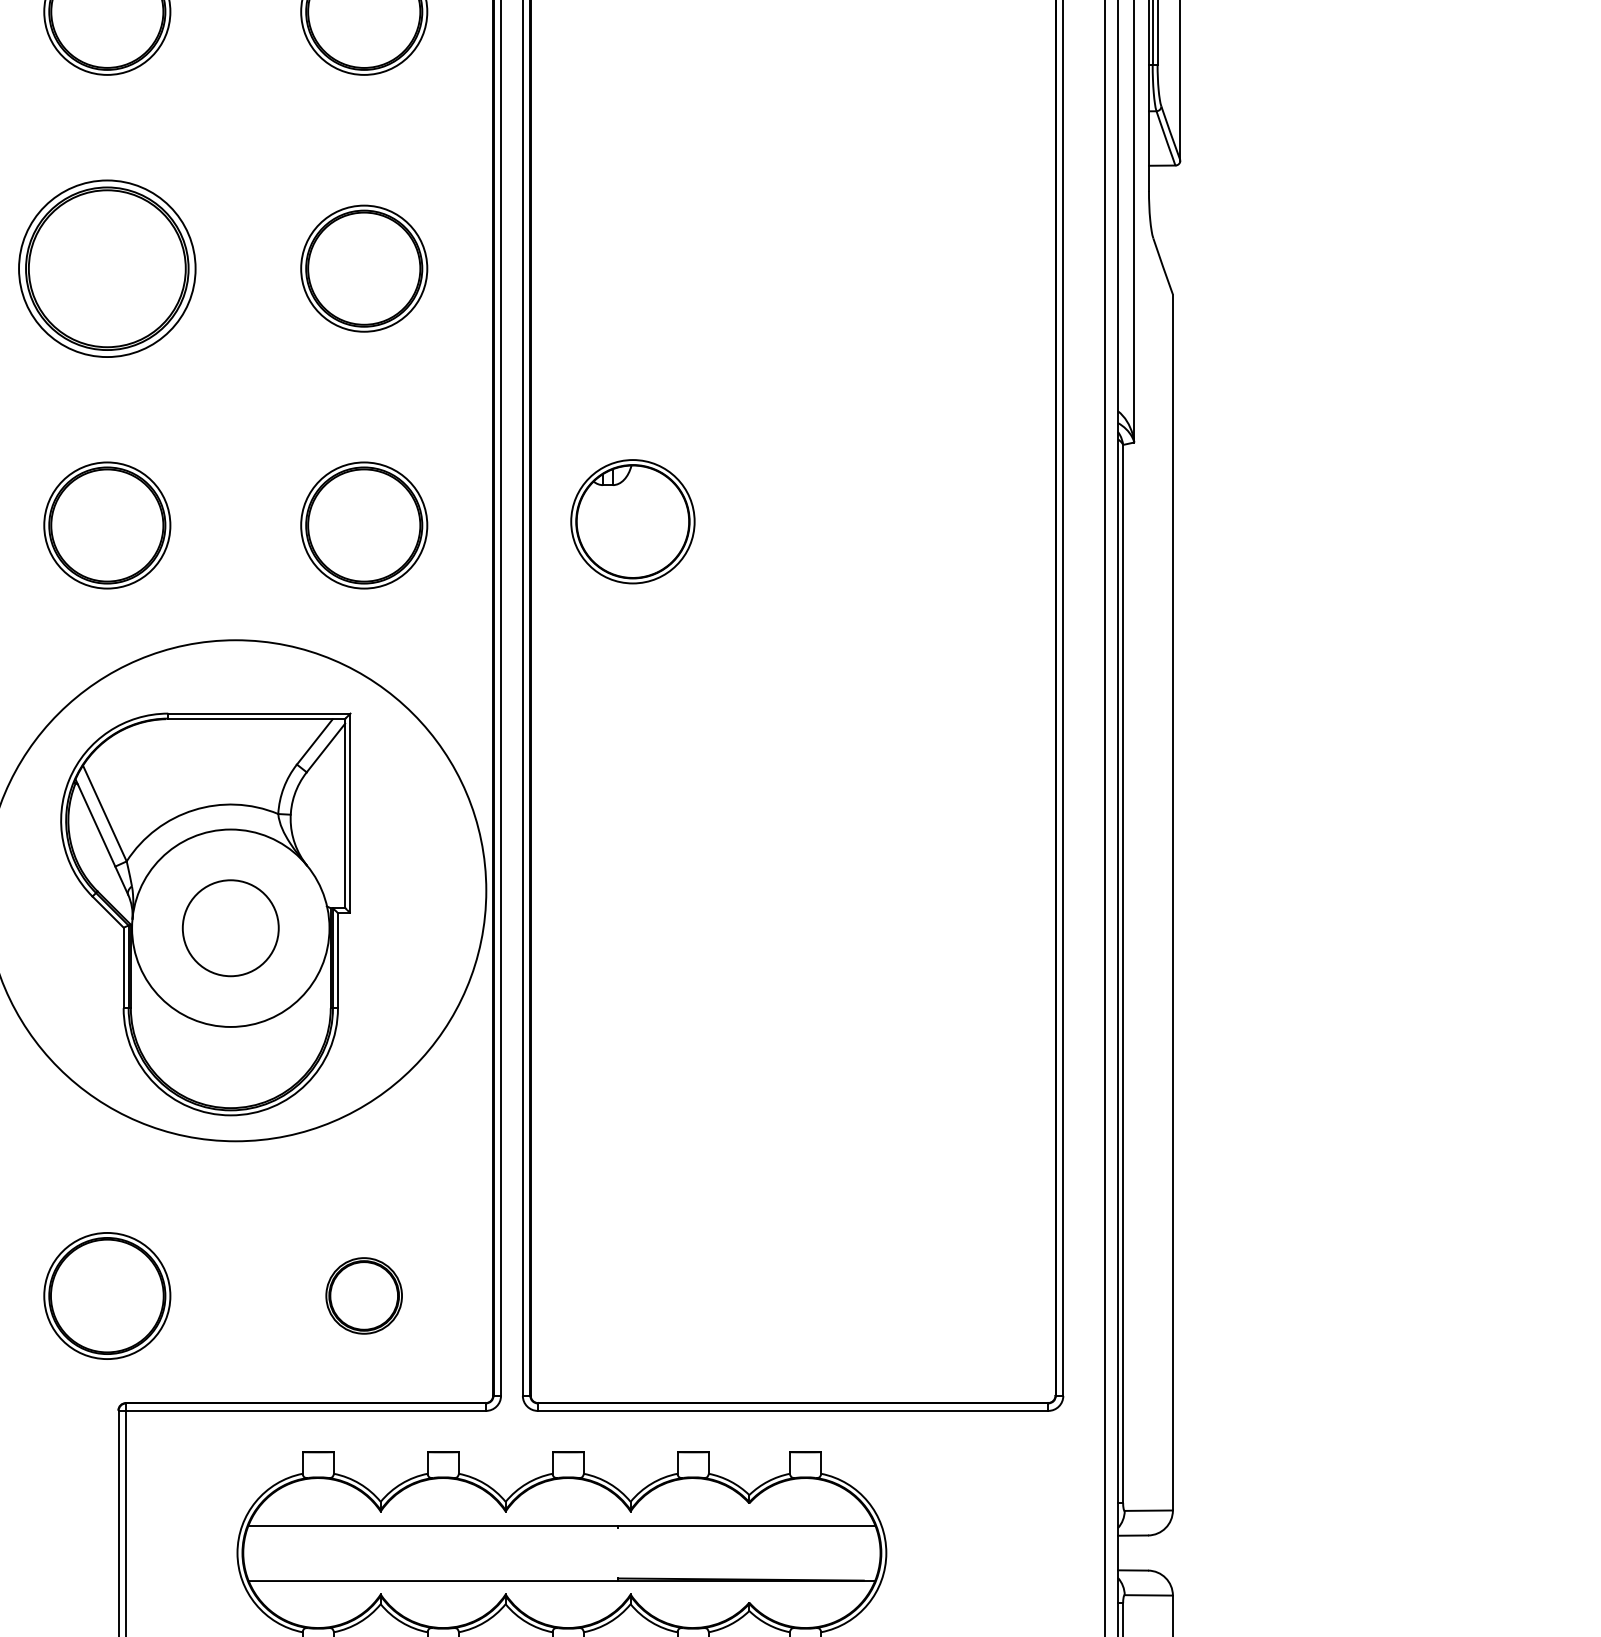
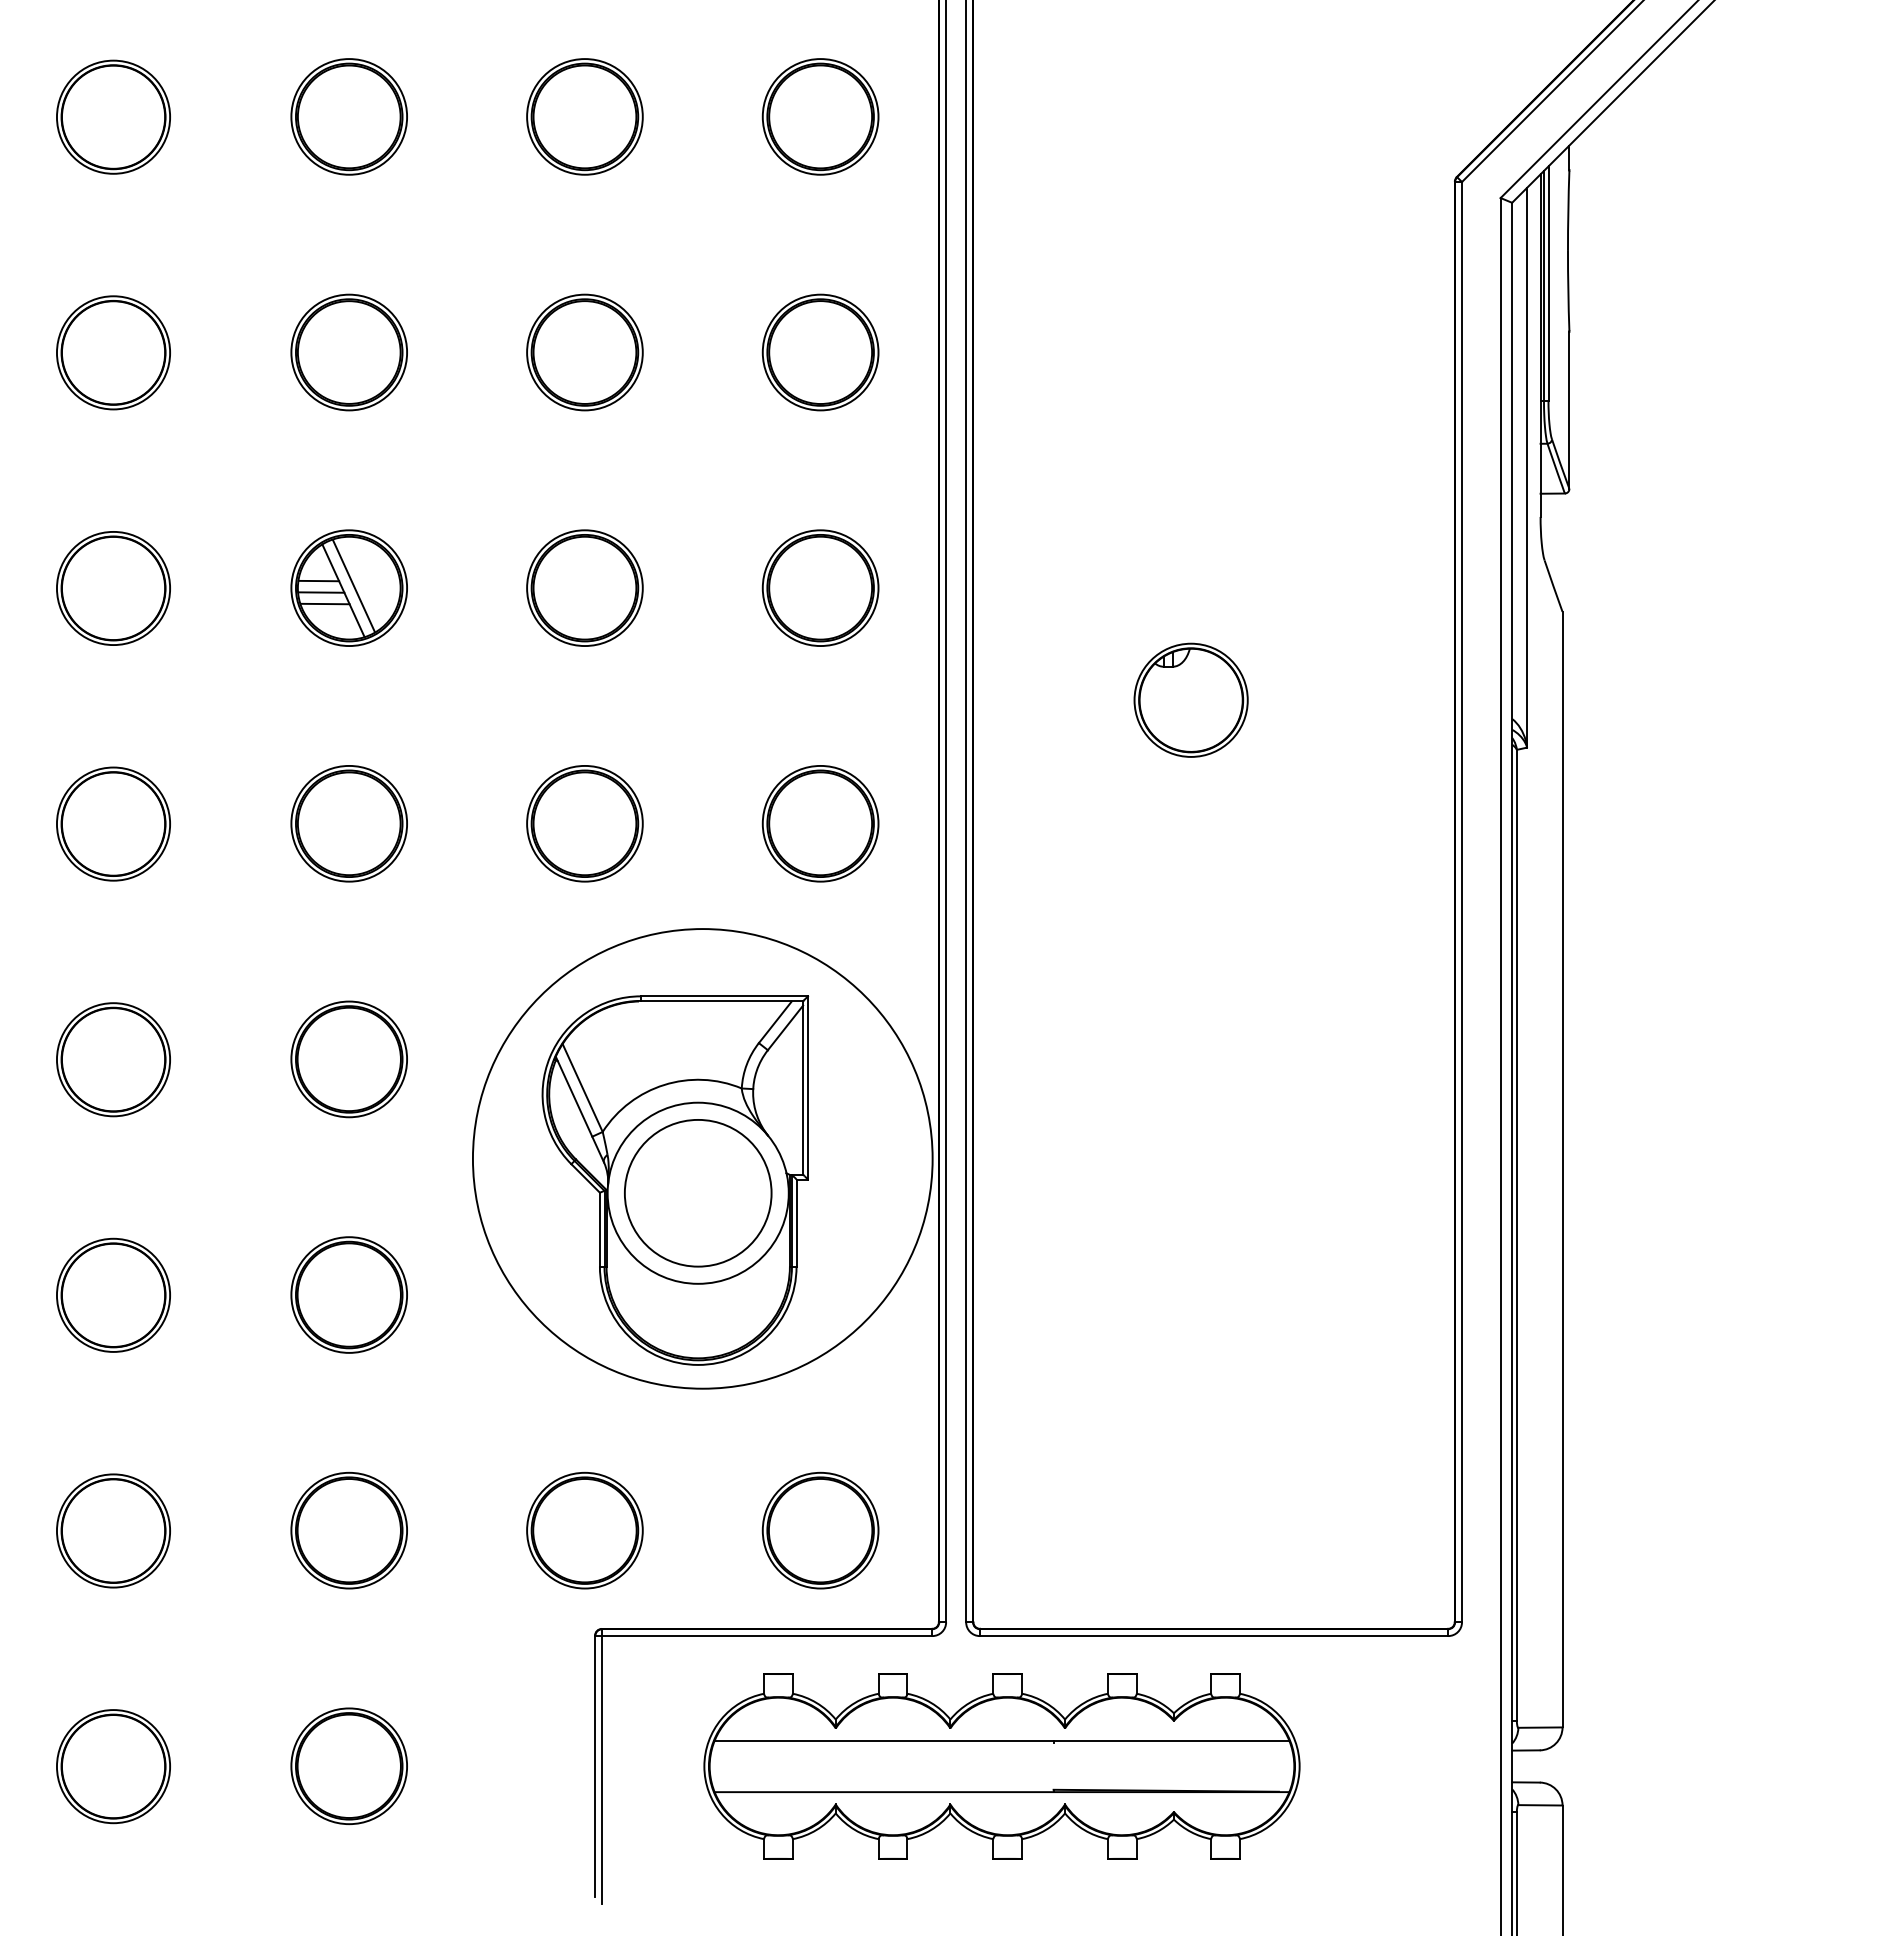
part: (106, 267) -> (584, 587), size x0.71
part: (632, 520) -> (1190, 699), moved
circle: (230, 927) -> (697, 1192), size x1.67
part: (364, 1295) -> (820, 1530), size x1.67

